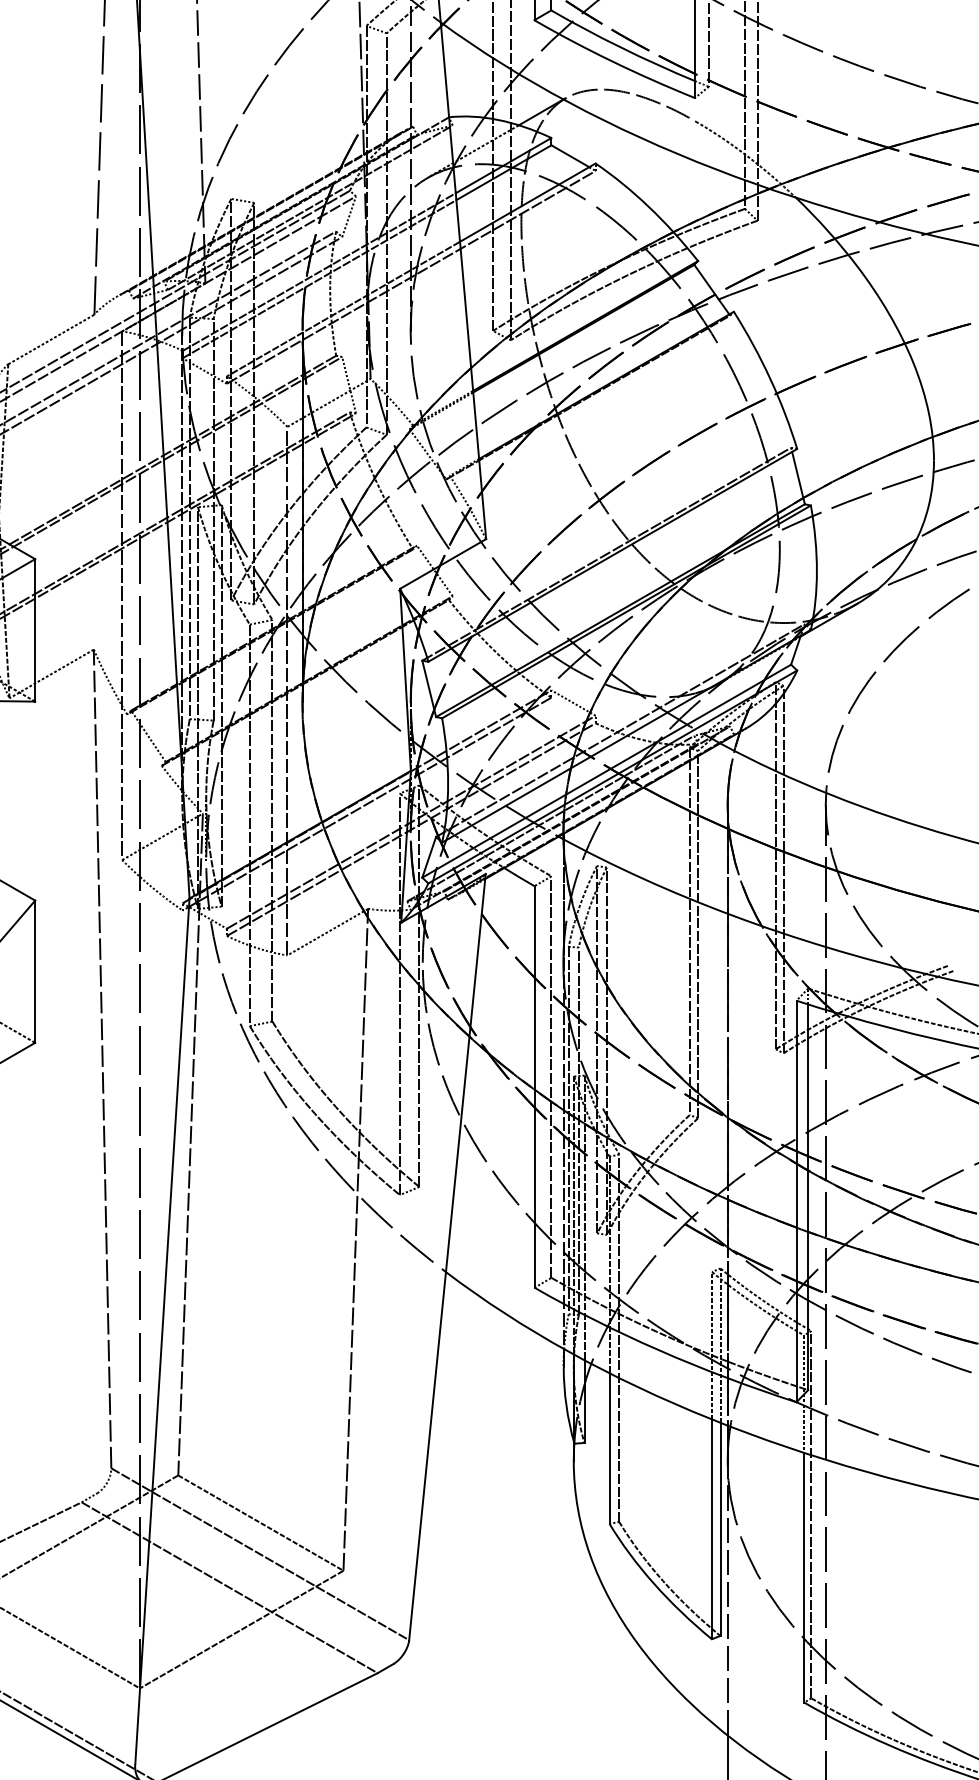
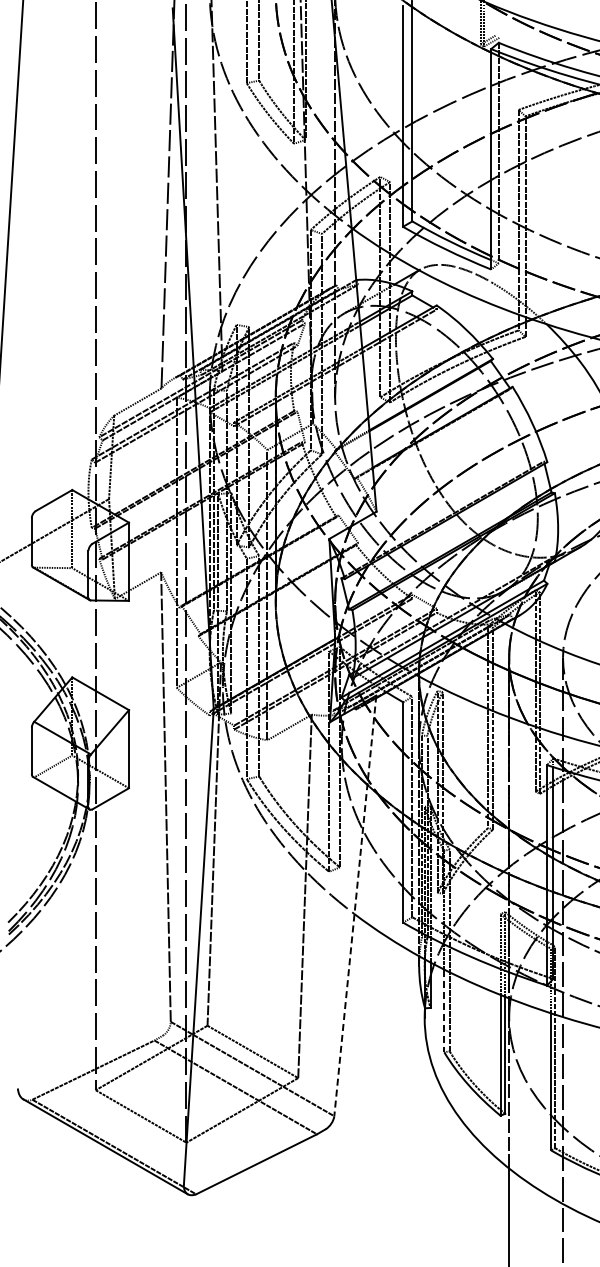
line: (447, 1258) -> (355, 906), solid -> dashed
line: (609, 1449) -> (444, 1011), solid -> dashed

